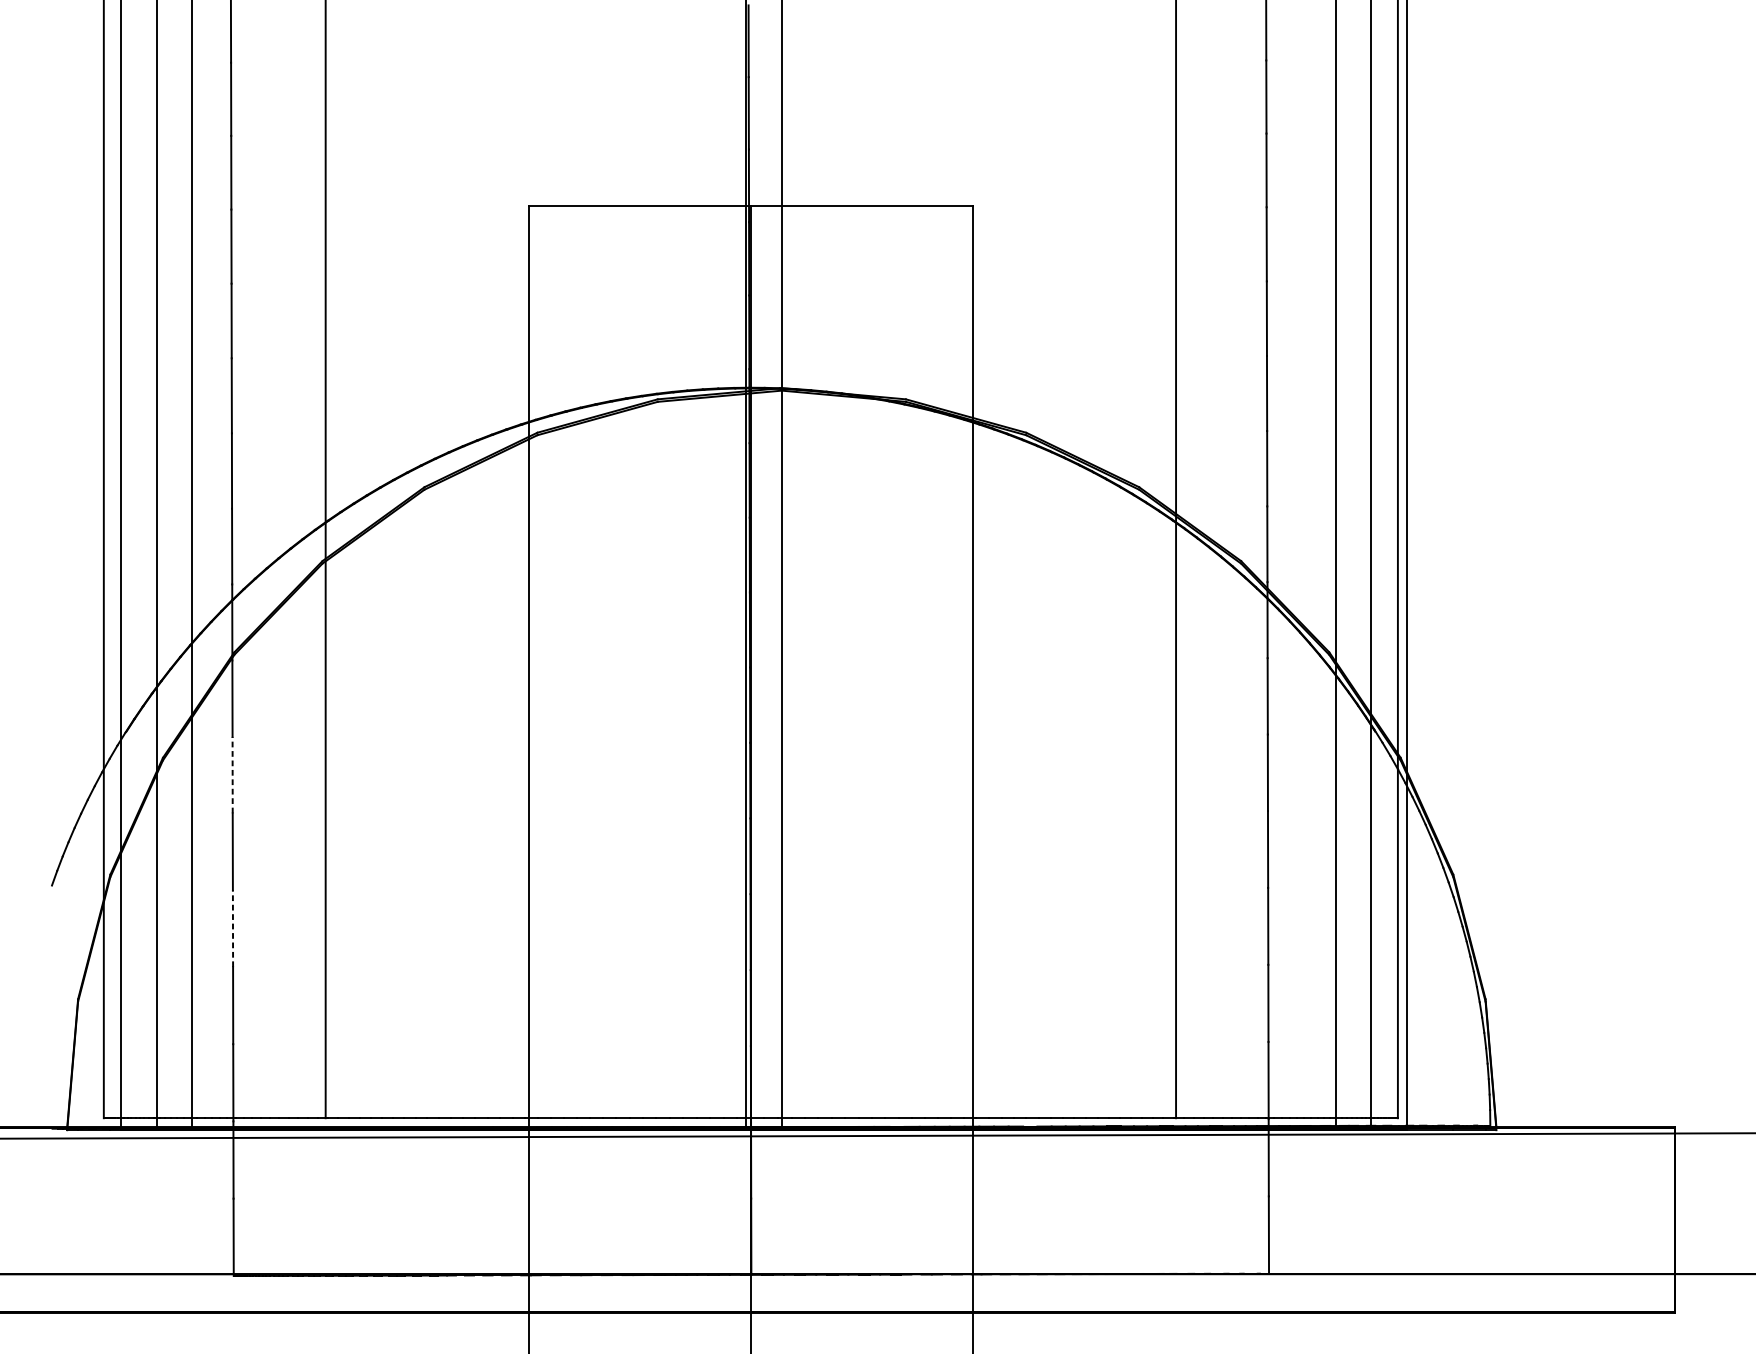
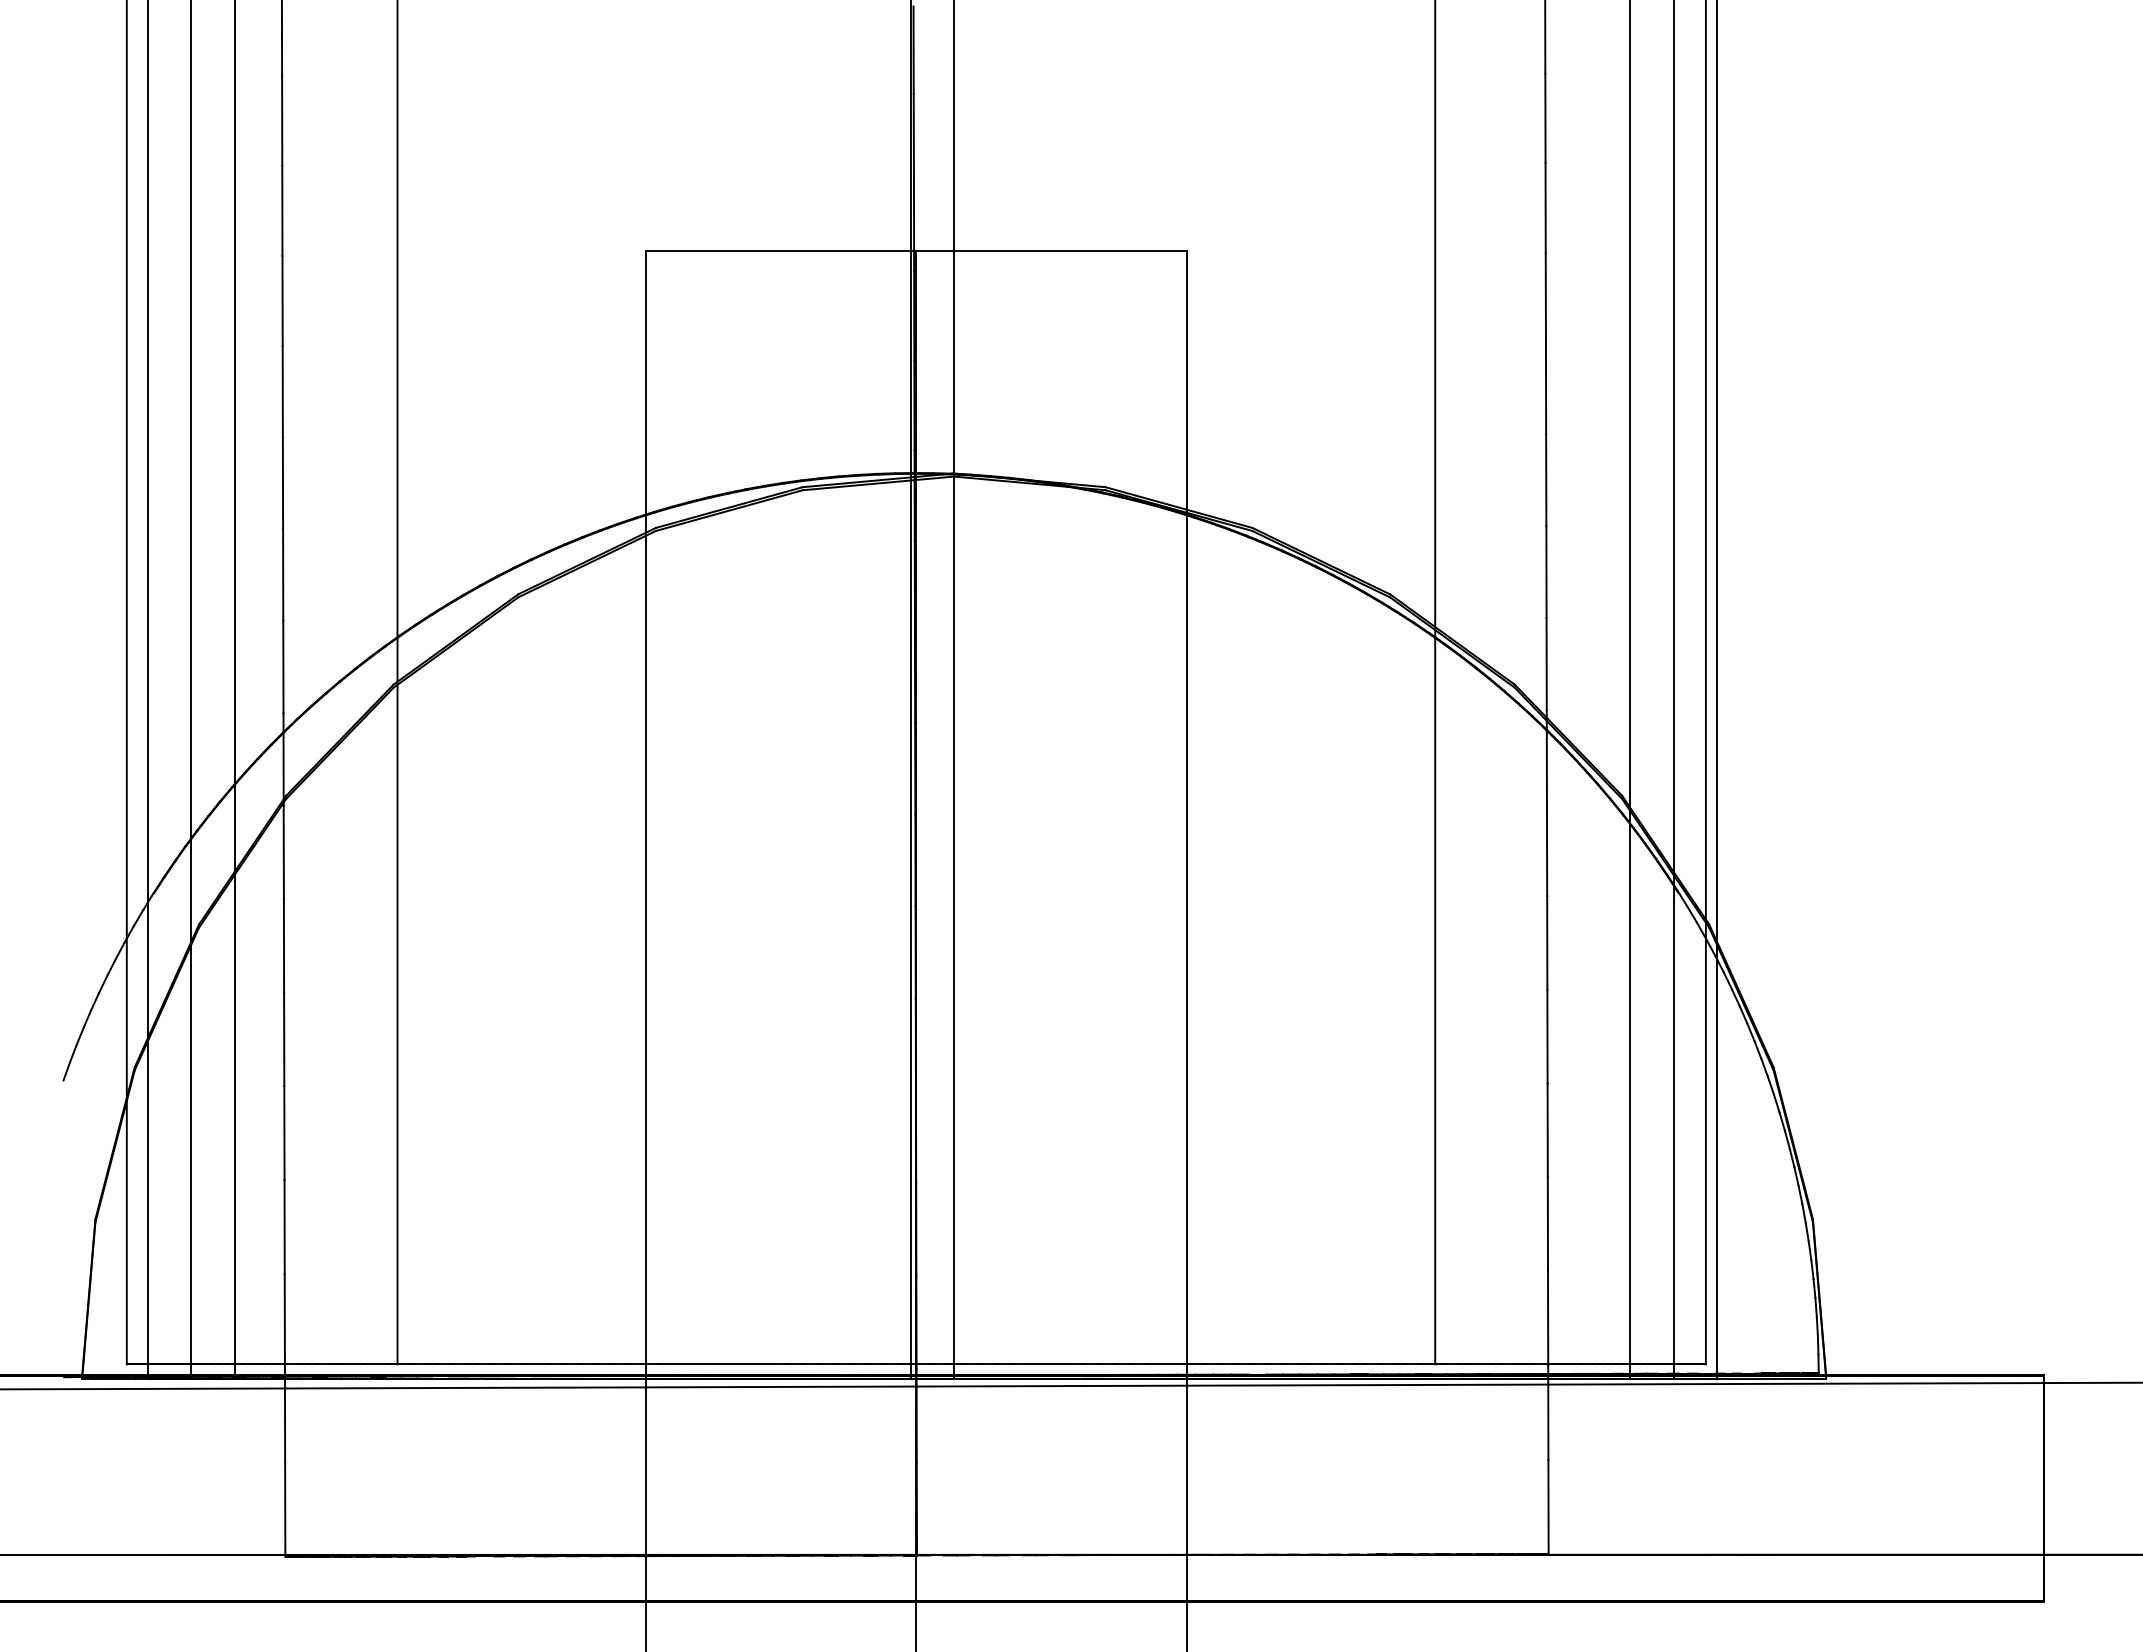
line: (233, 774) -> (284, 945), dashed -> solid
line: (233, 928) -> (284, 1133), dashed -> solid

